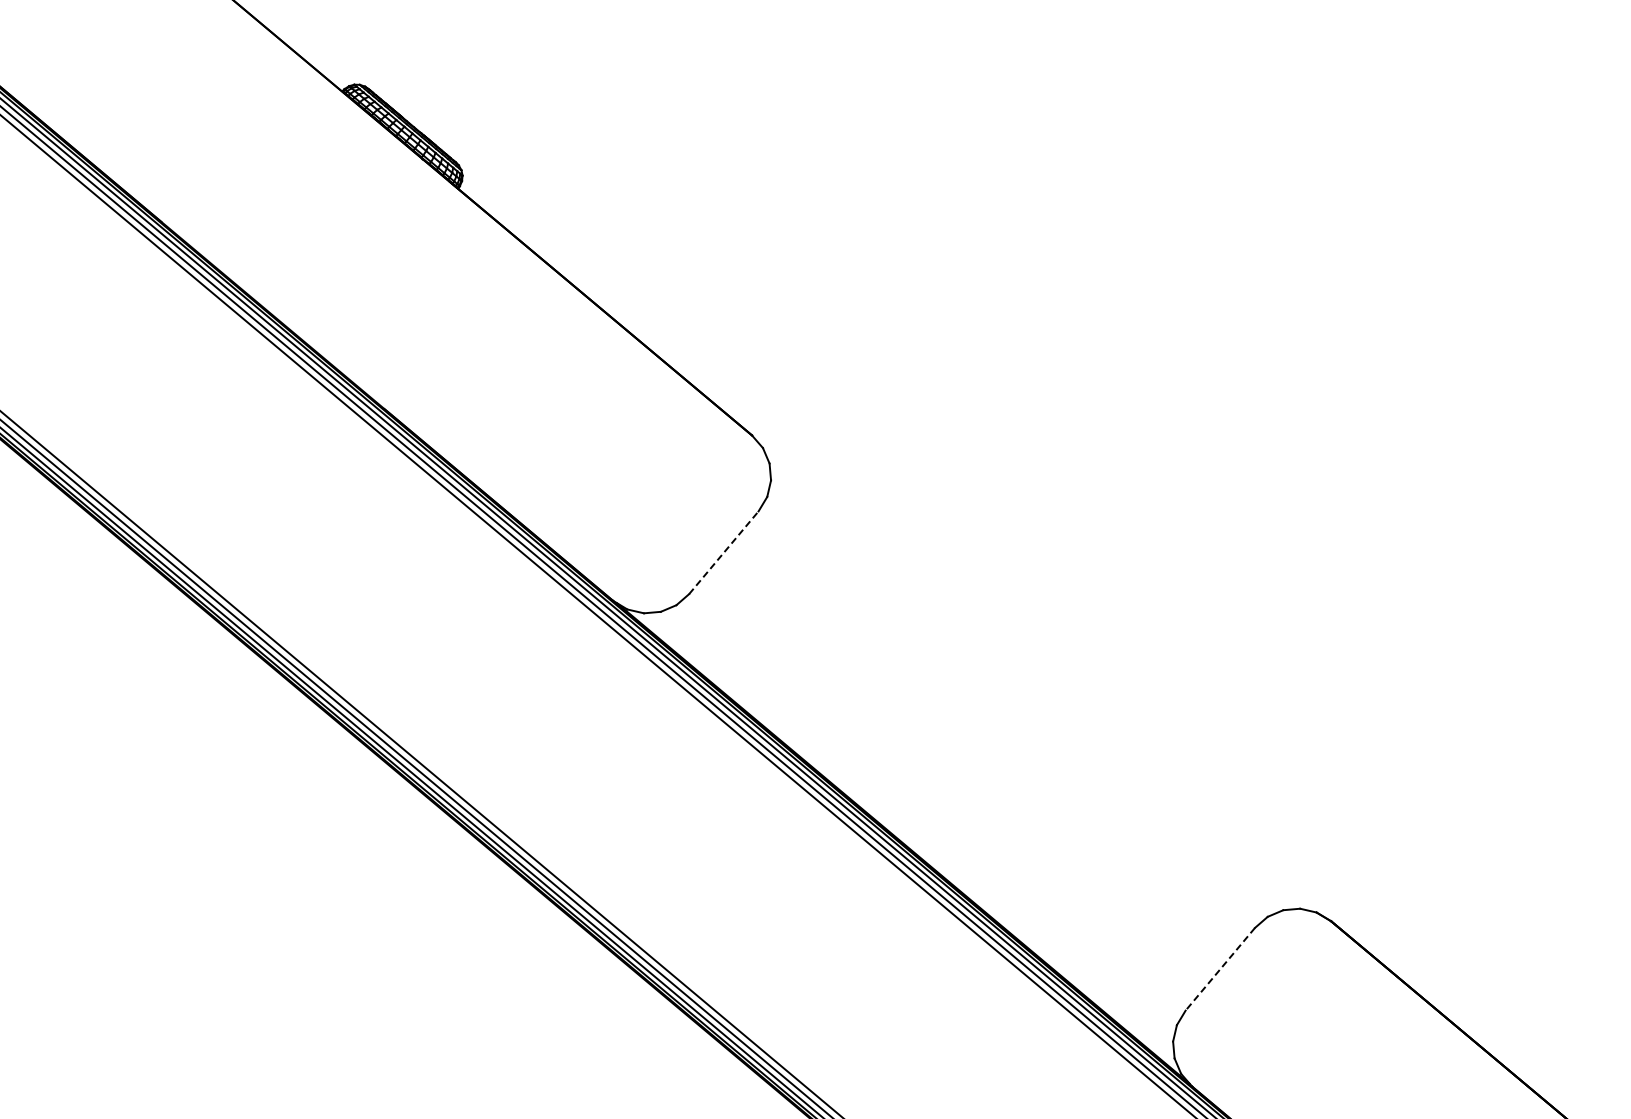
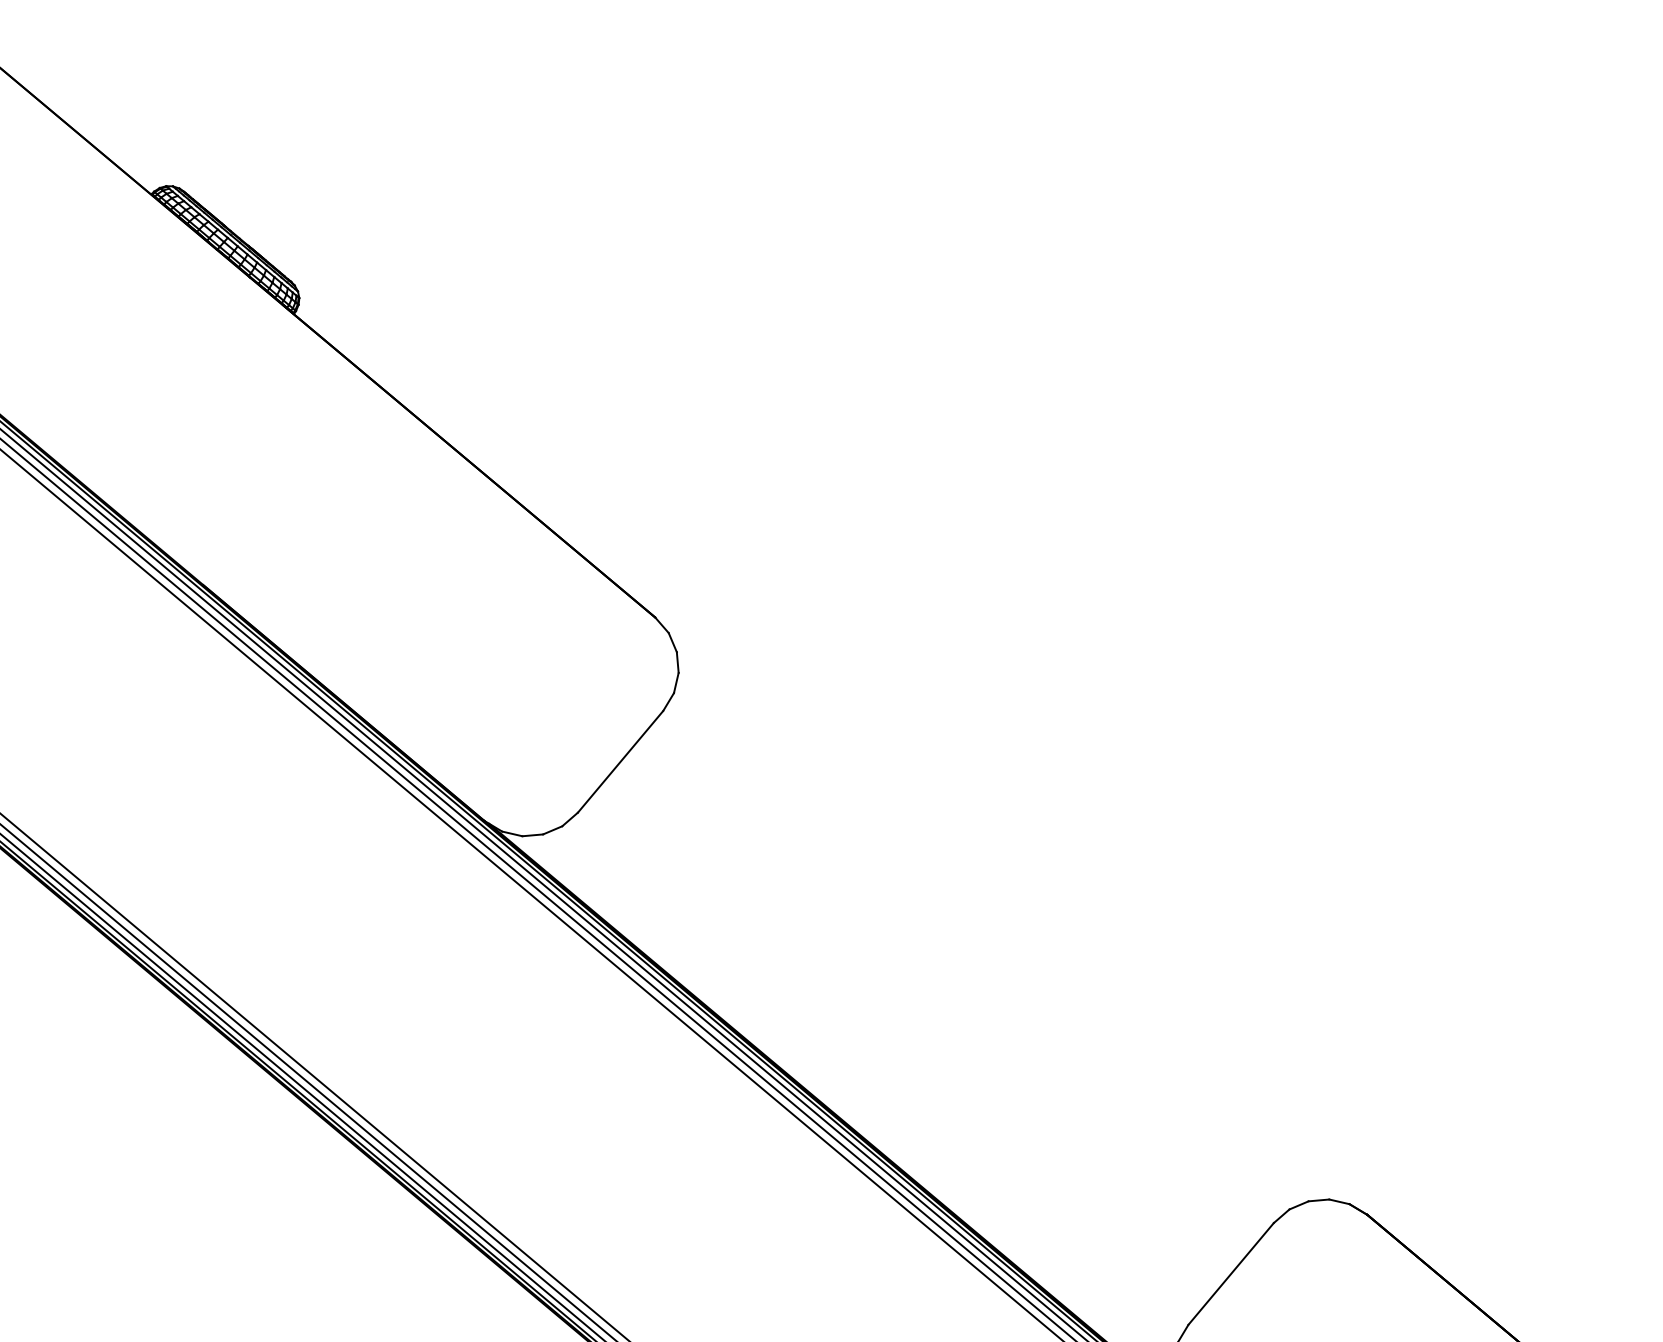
line: (724, 552) -> (621, 761), dashed -> solid
line: (1220, 969) -> (1231, 1274), dashed -> solid

